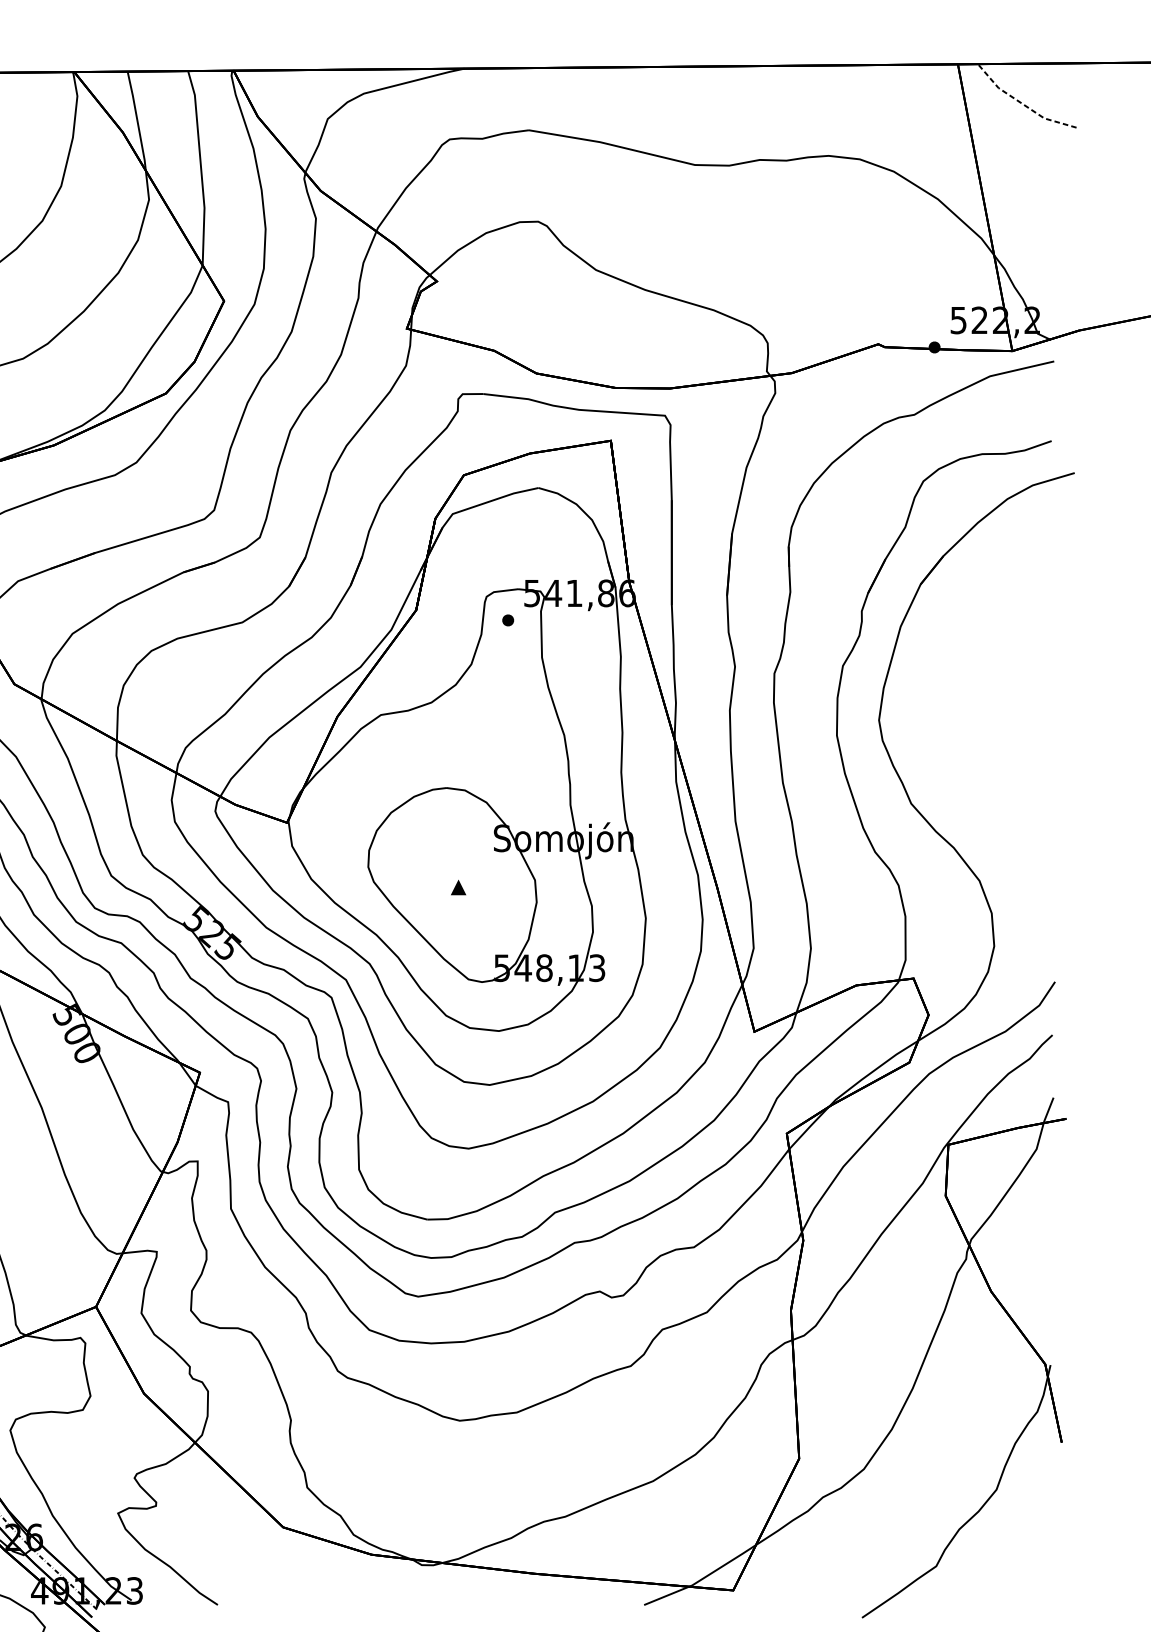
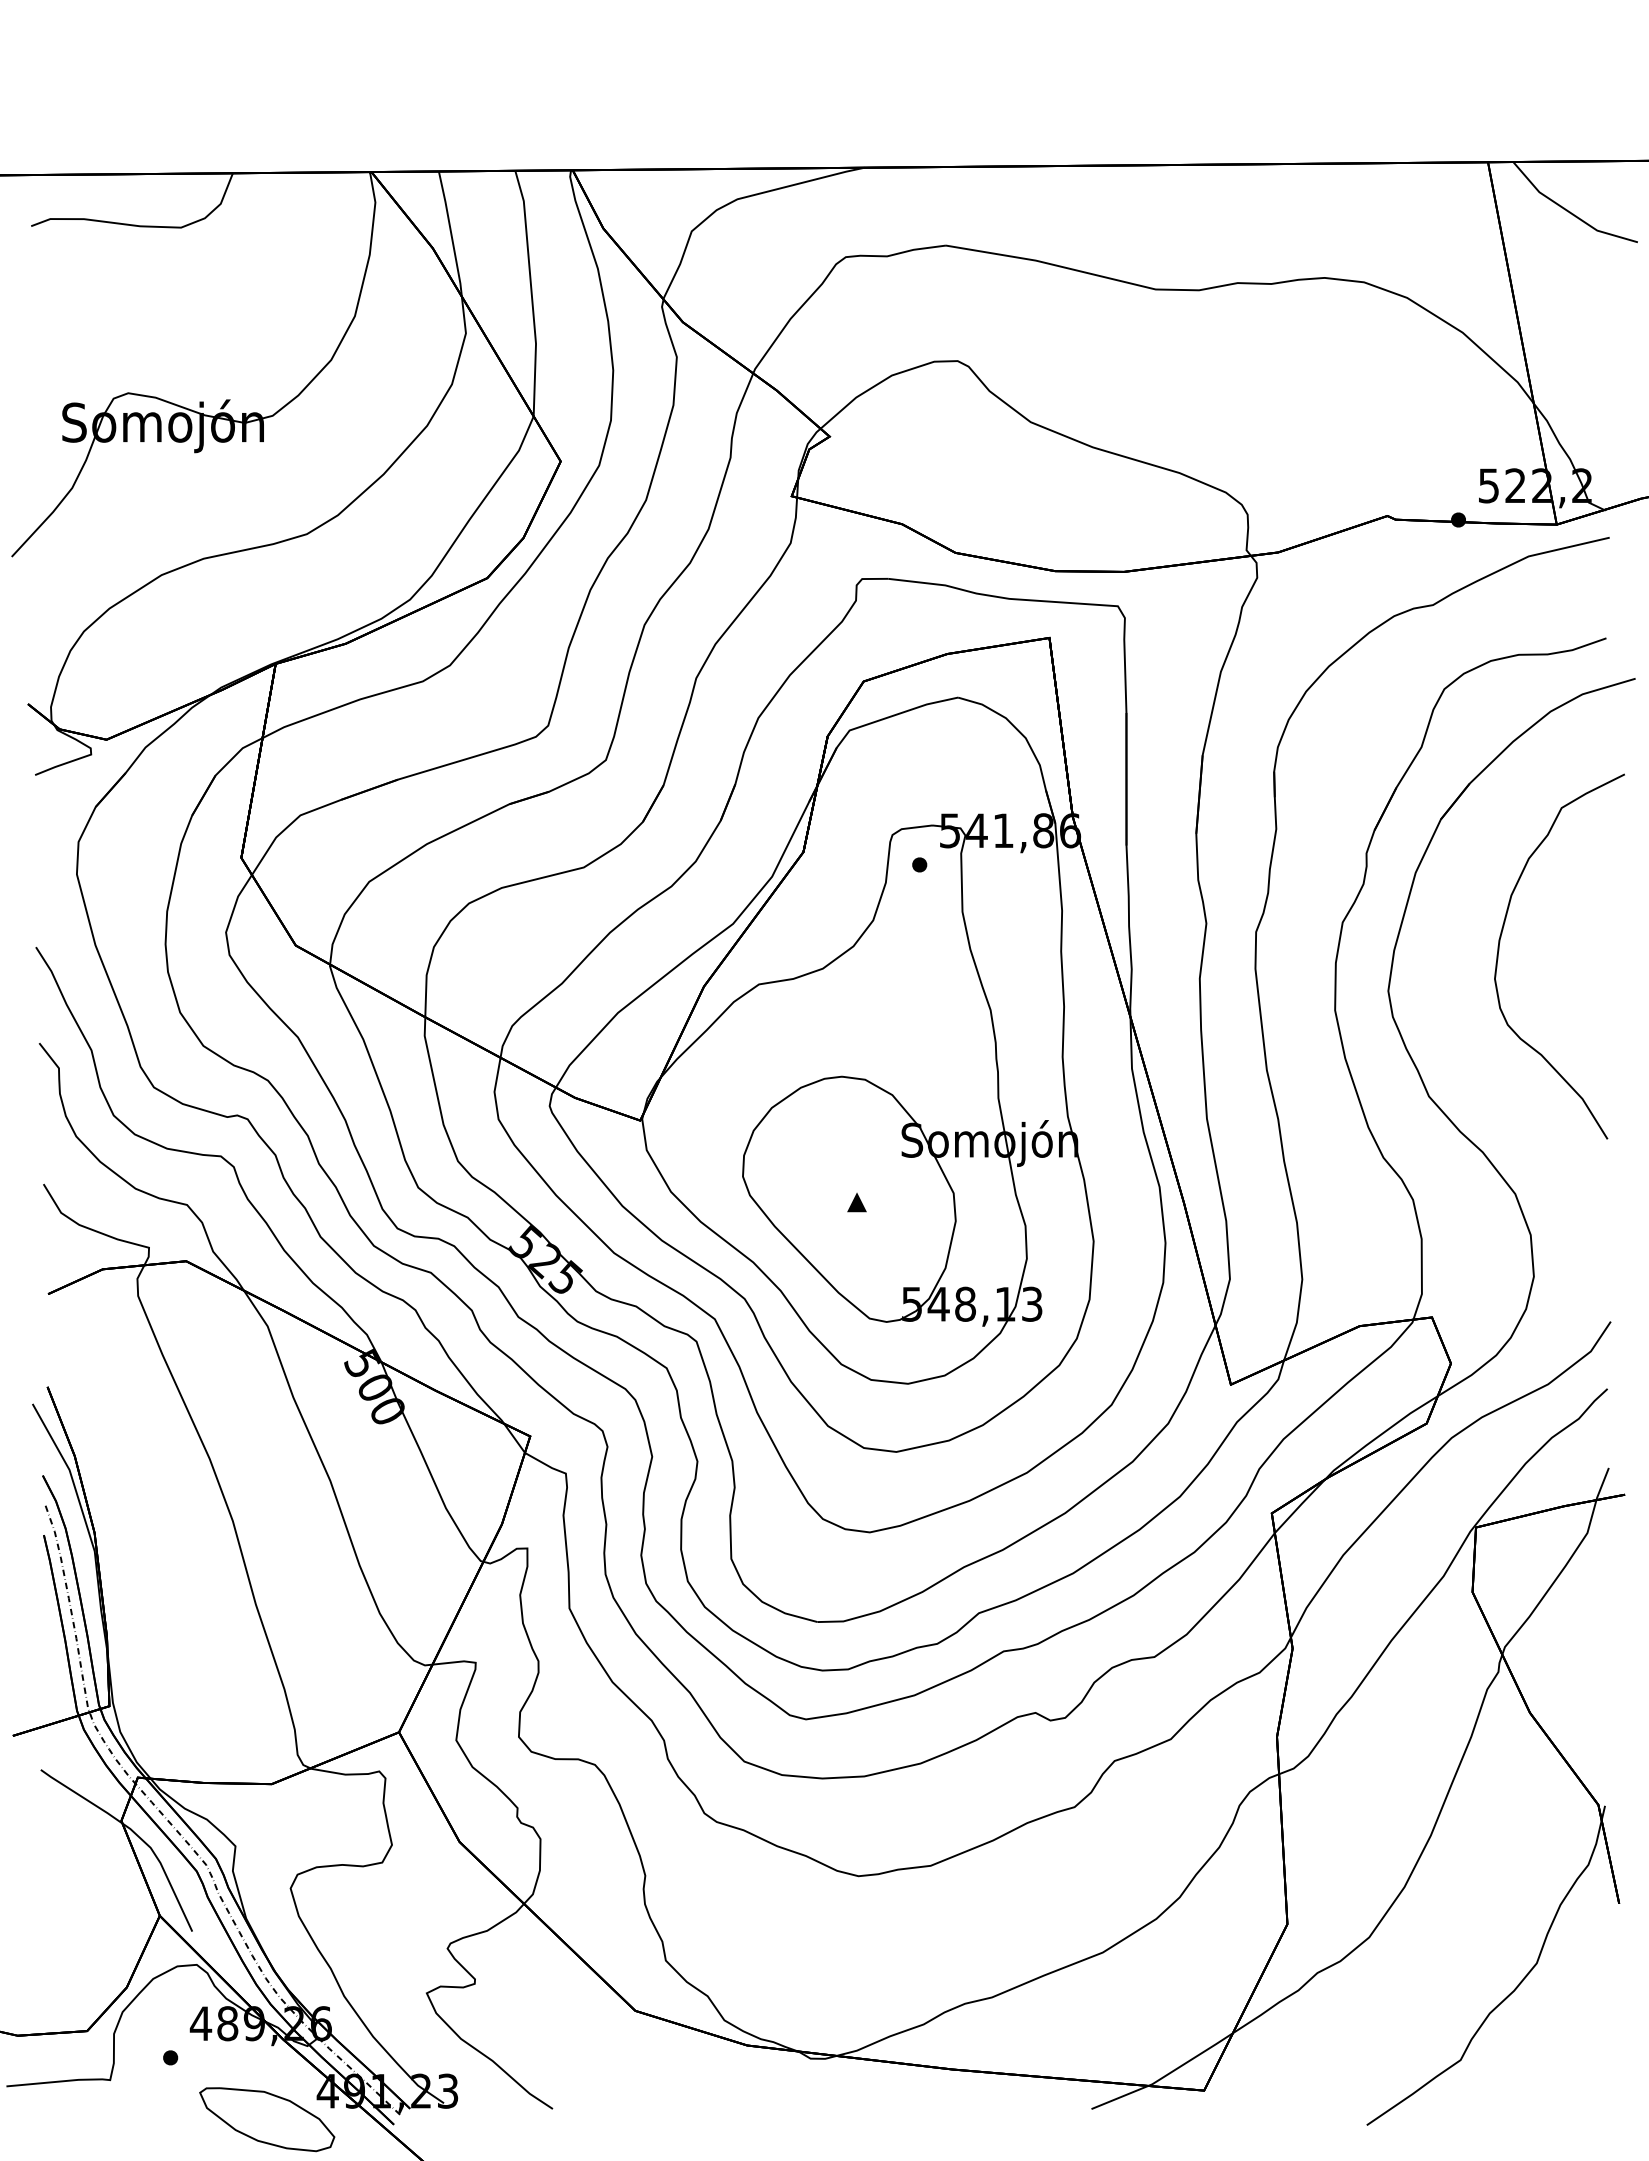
line: (1022, 103) -> (1569, 211), dashed -> solid
curve: (967, 688) -> (1499, 951), added

